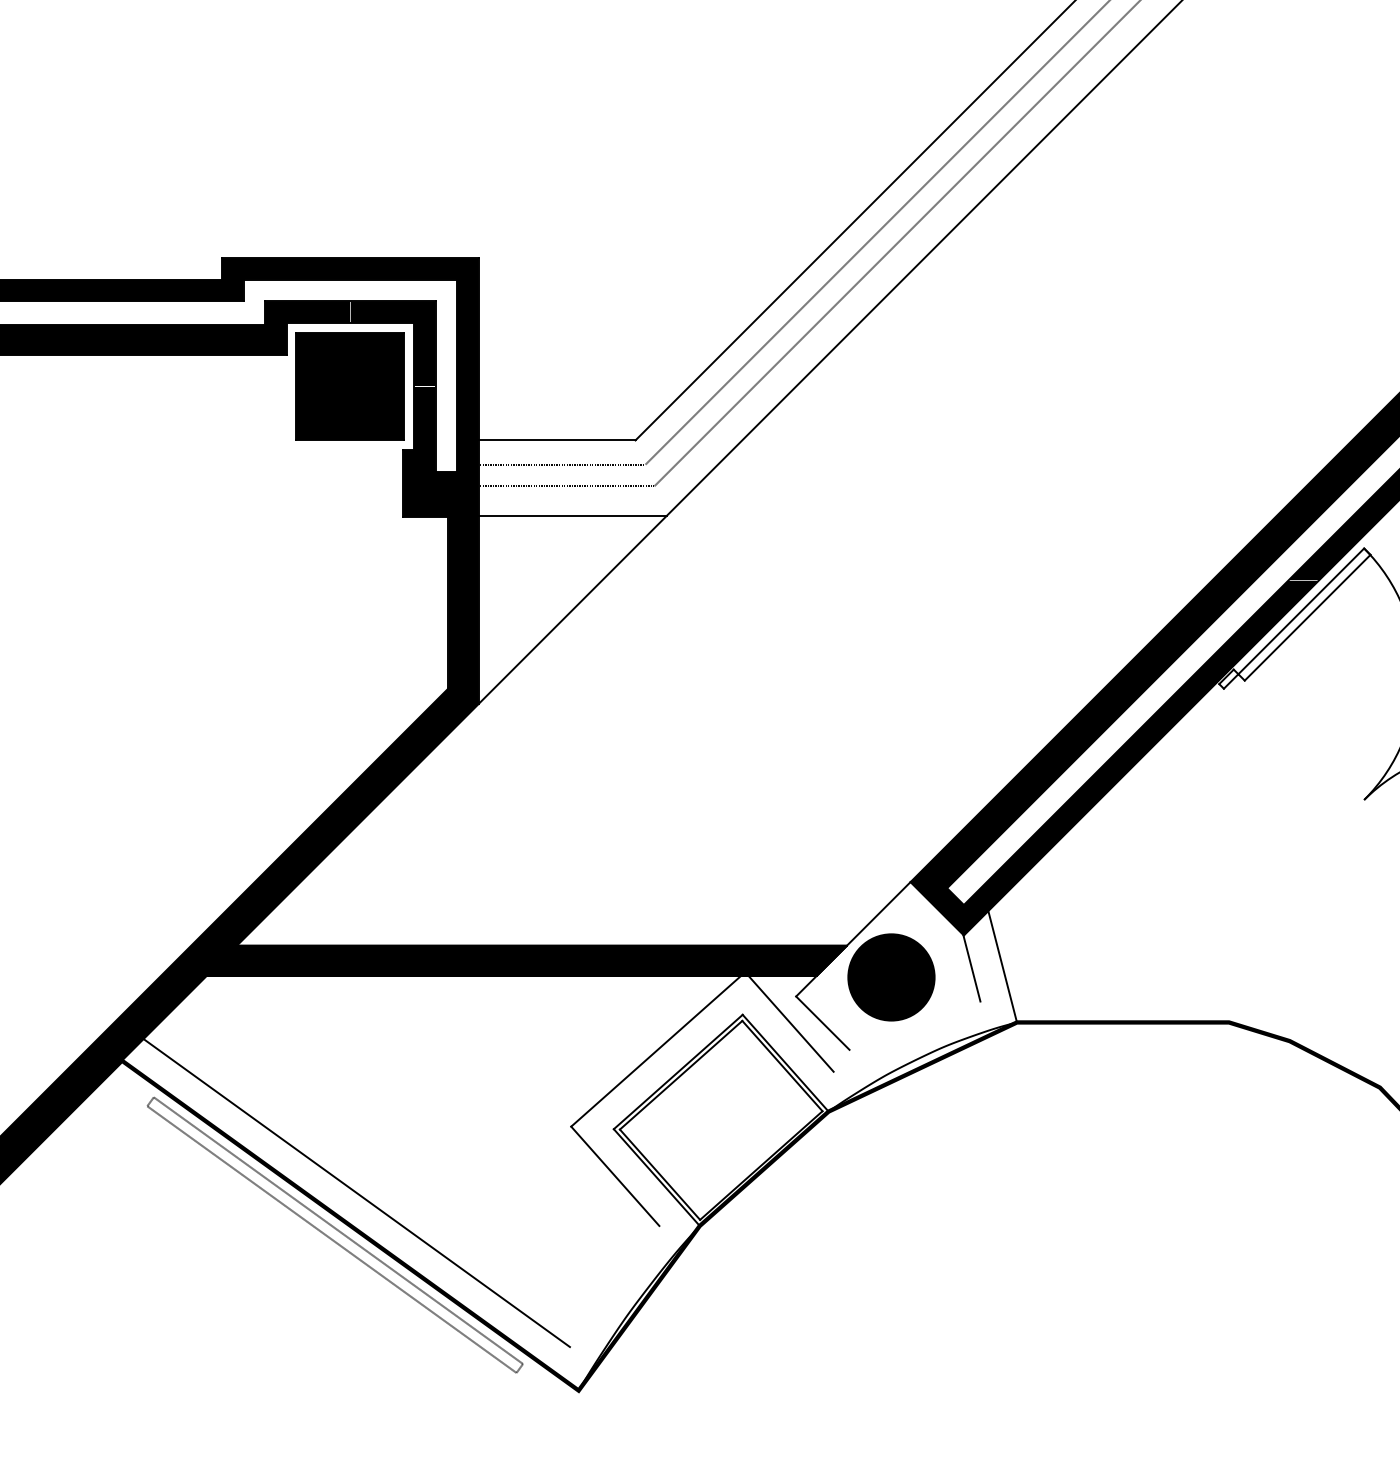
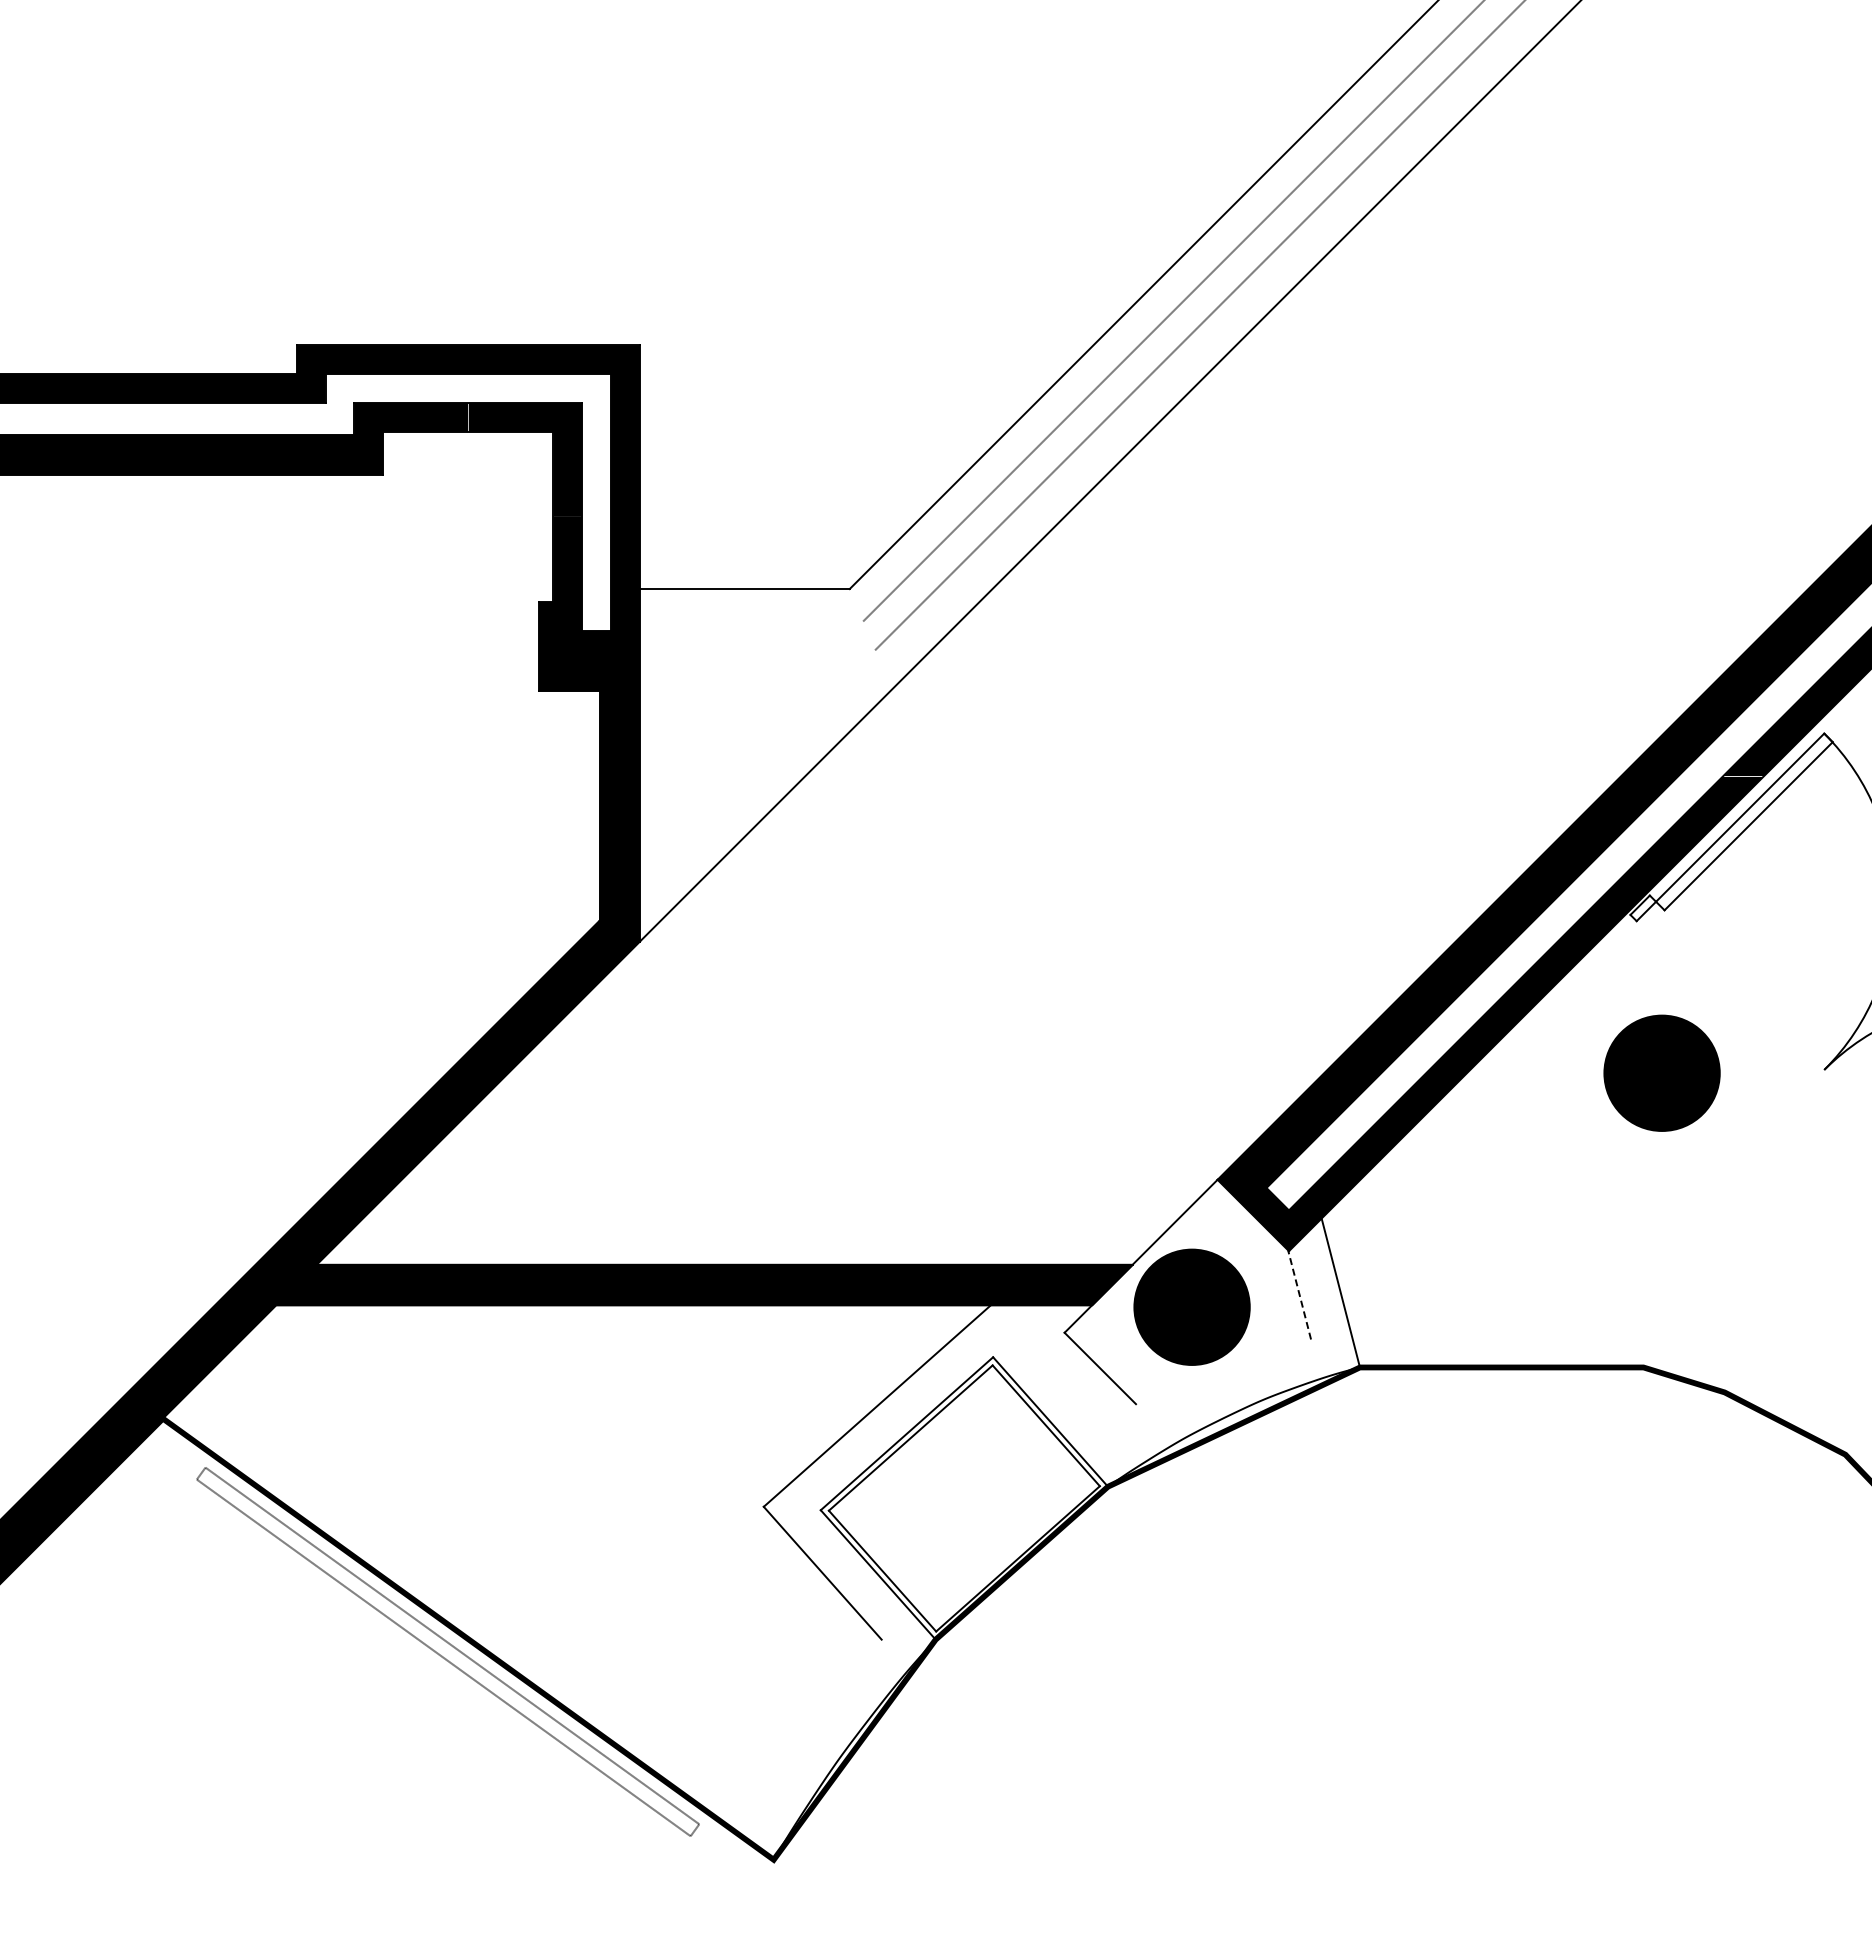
part: (349, 386) -> (467, 516), removed
line: (562, 464) -> (751, 621), removed
line: (566, 486) -> (757, 650), removed
line: (572, 516) -> (765, 690), removed
part: (1242, 801) -> (1661, 1072), added
line: (971, 967) -> (1299, 1294), solid -> dashed
line: (790, 1023) -> (1057, 1369), removed
line: (356, 1192) -> (476, 1595), removed

